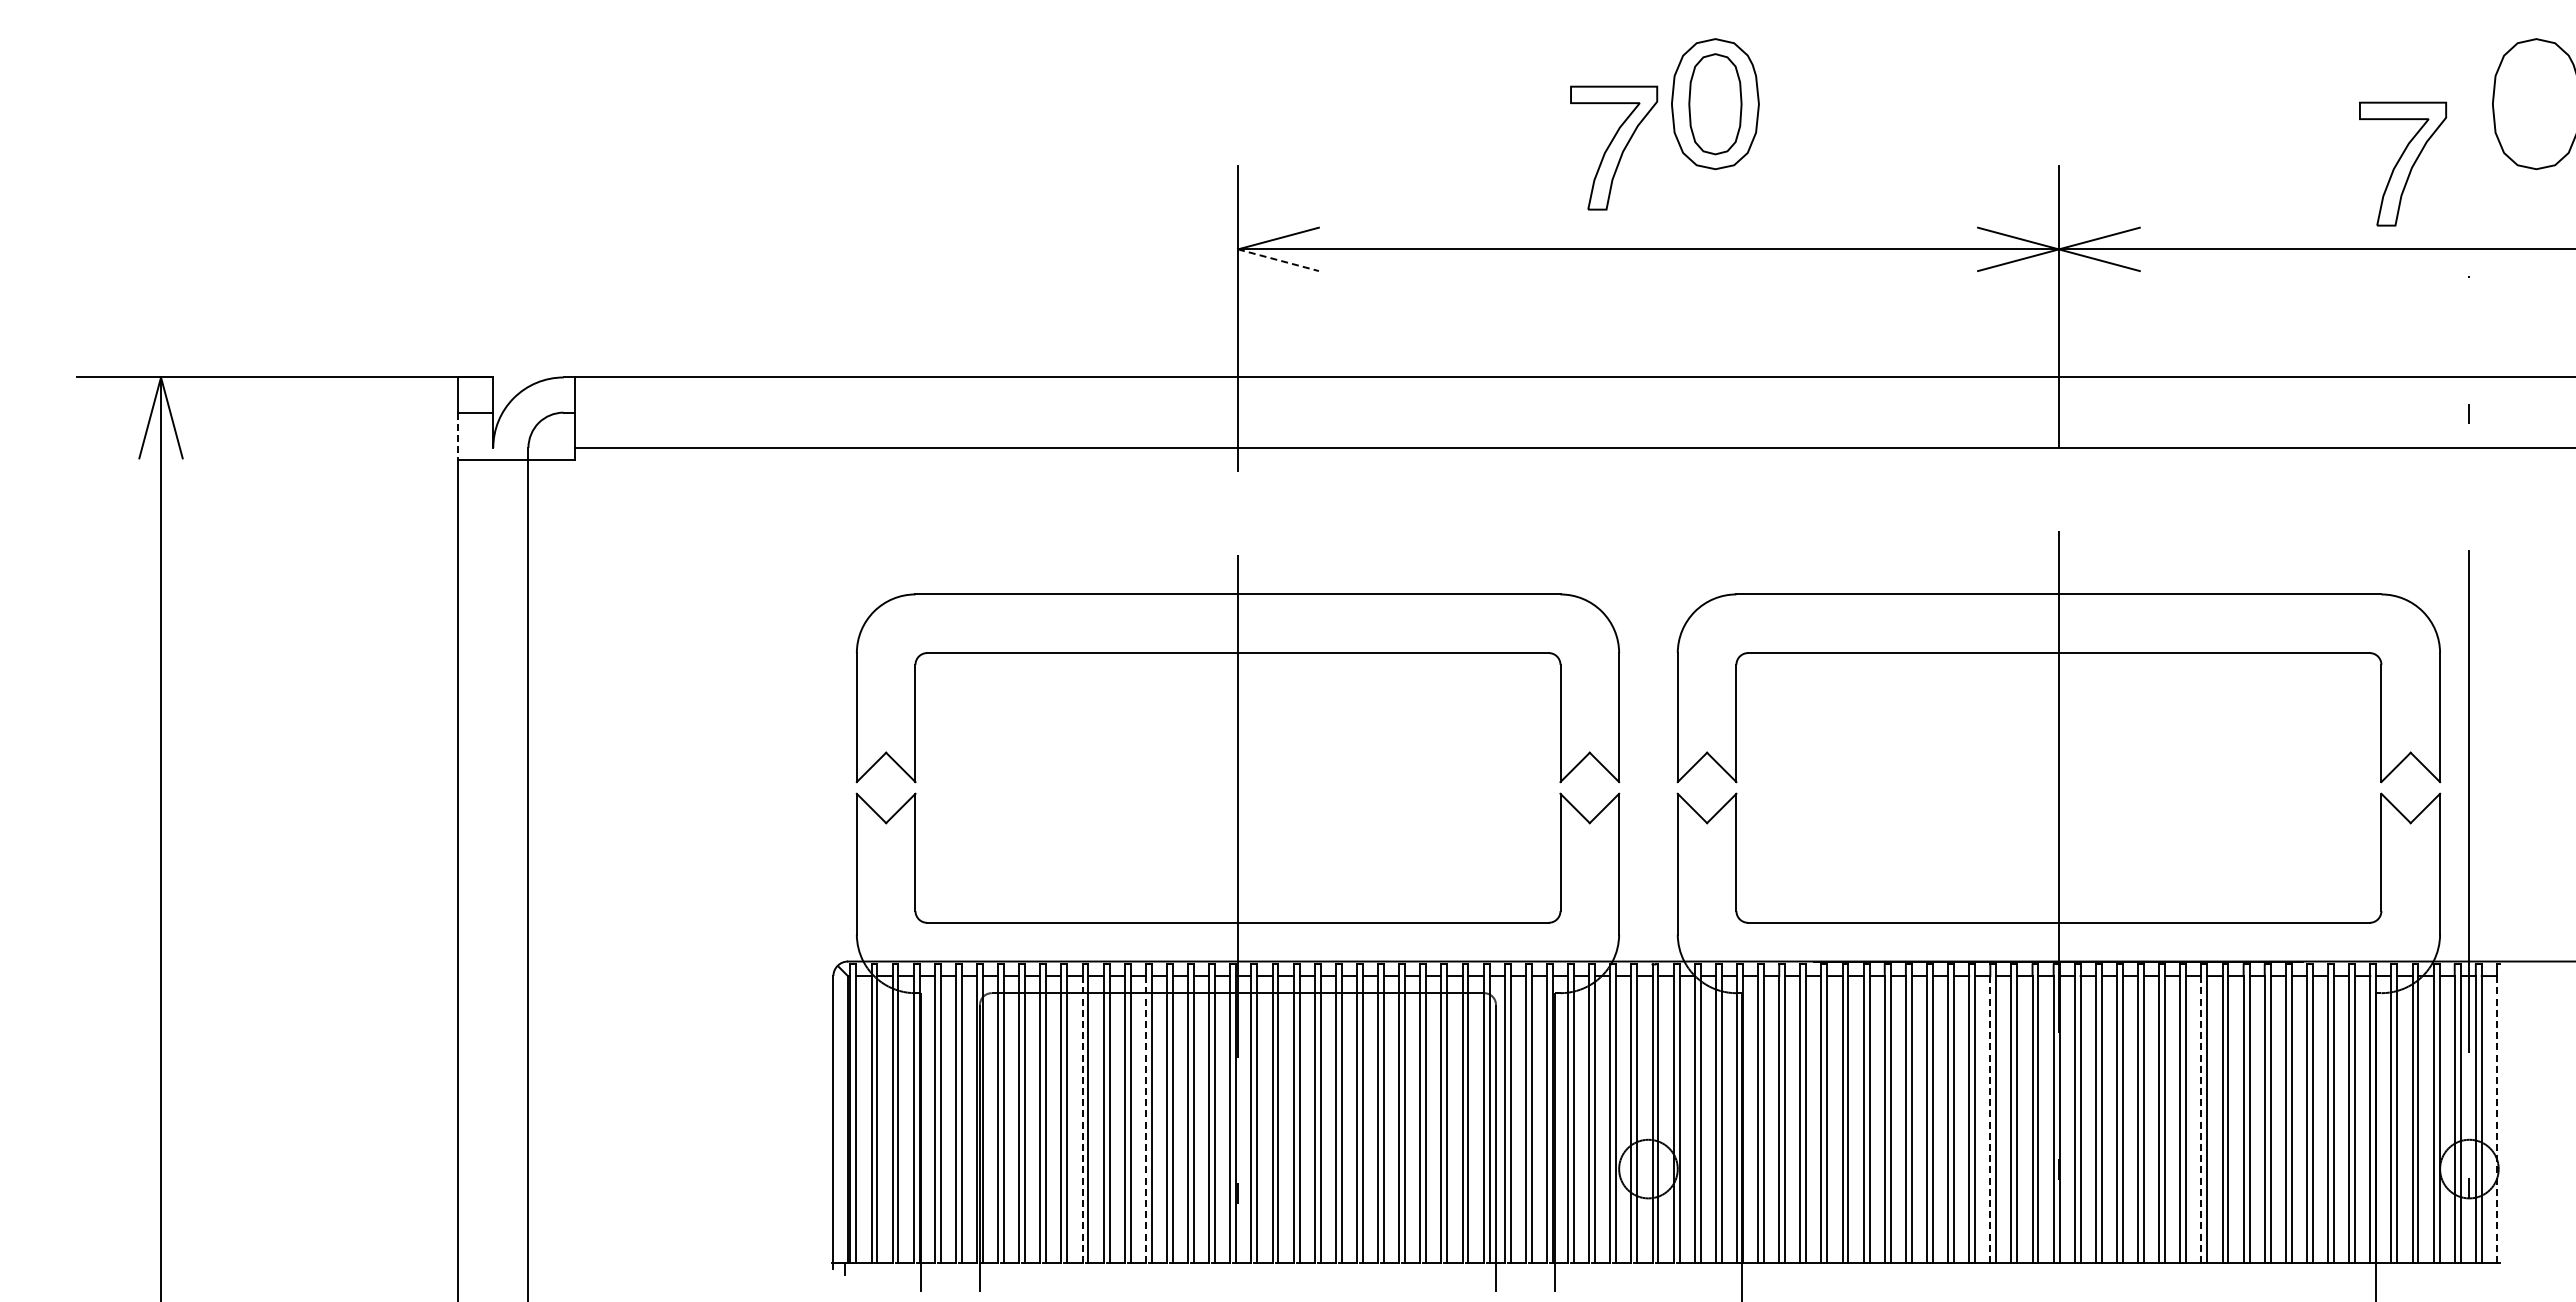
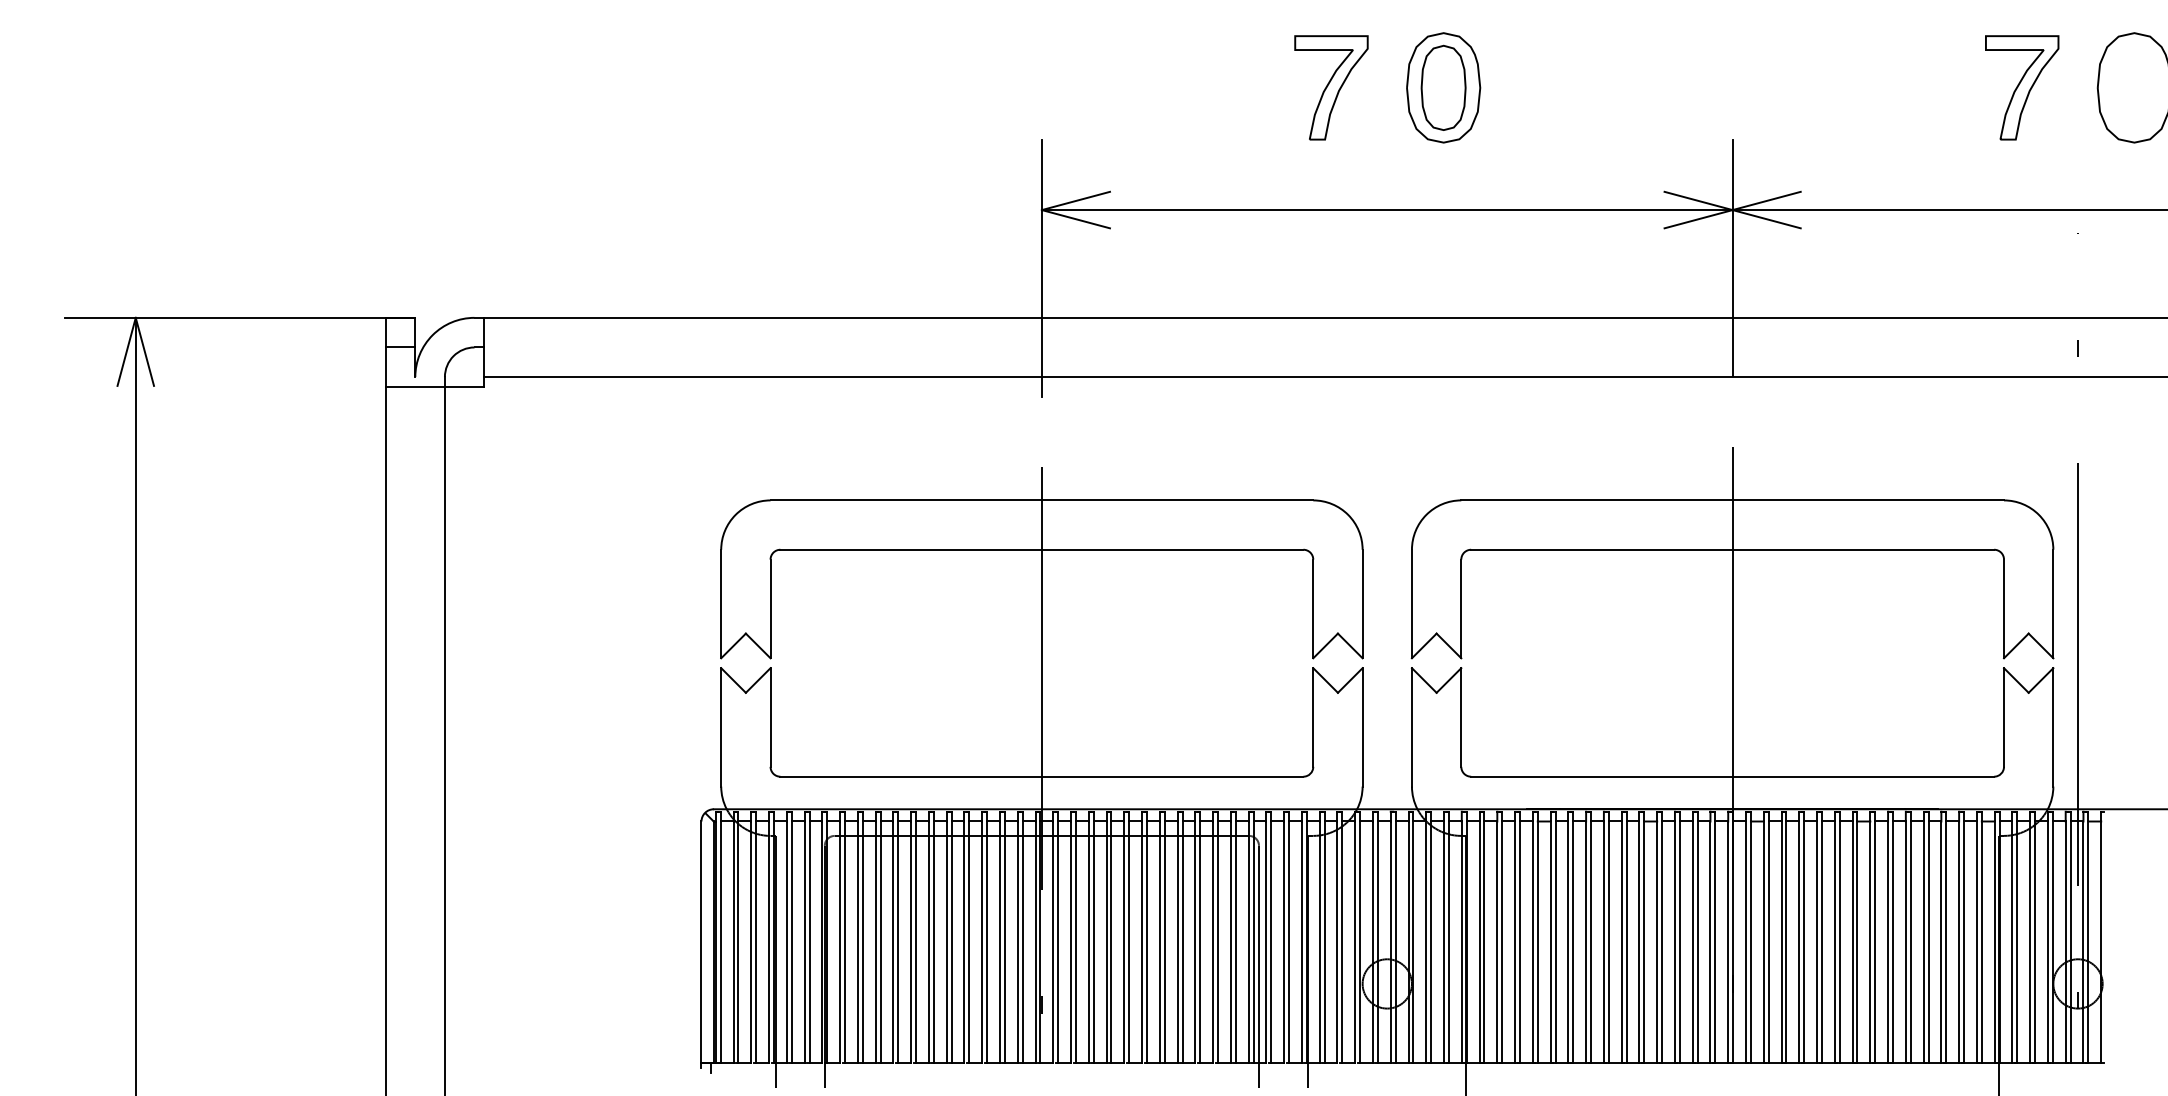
part: (1614, 147) -> (1331, 87), moved
part: (2403, 163) -> (2022, 87), moved
line: (1278, 260) -> (1076, 219), dashed -> solid
line: (458, 436) -> (386, 367), dashed -> solid
line: (1990, 1118) -> (1675, 941), dashed -> solid
line: (2201, 1118) -> (1852, 941), dashed -> solid
line: (2496, 1118) -> (2100, 941), dashed -> solid
line: (1082, 1119) -> (911, 942), dashed -> solid
line: (1145, 1119) -> (964, 942), dashed -> solid

